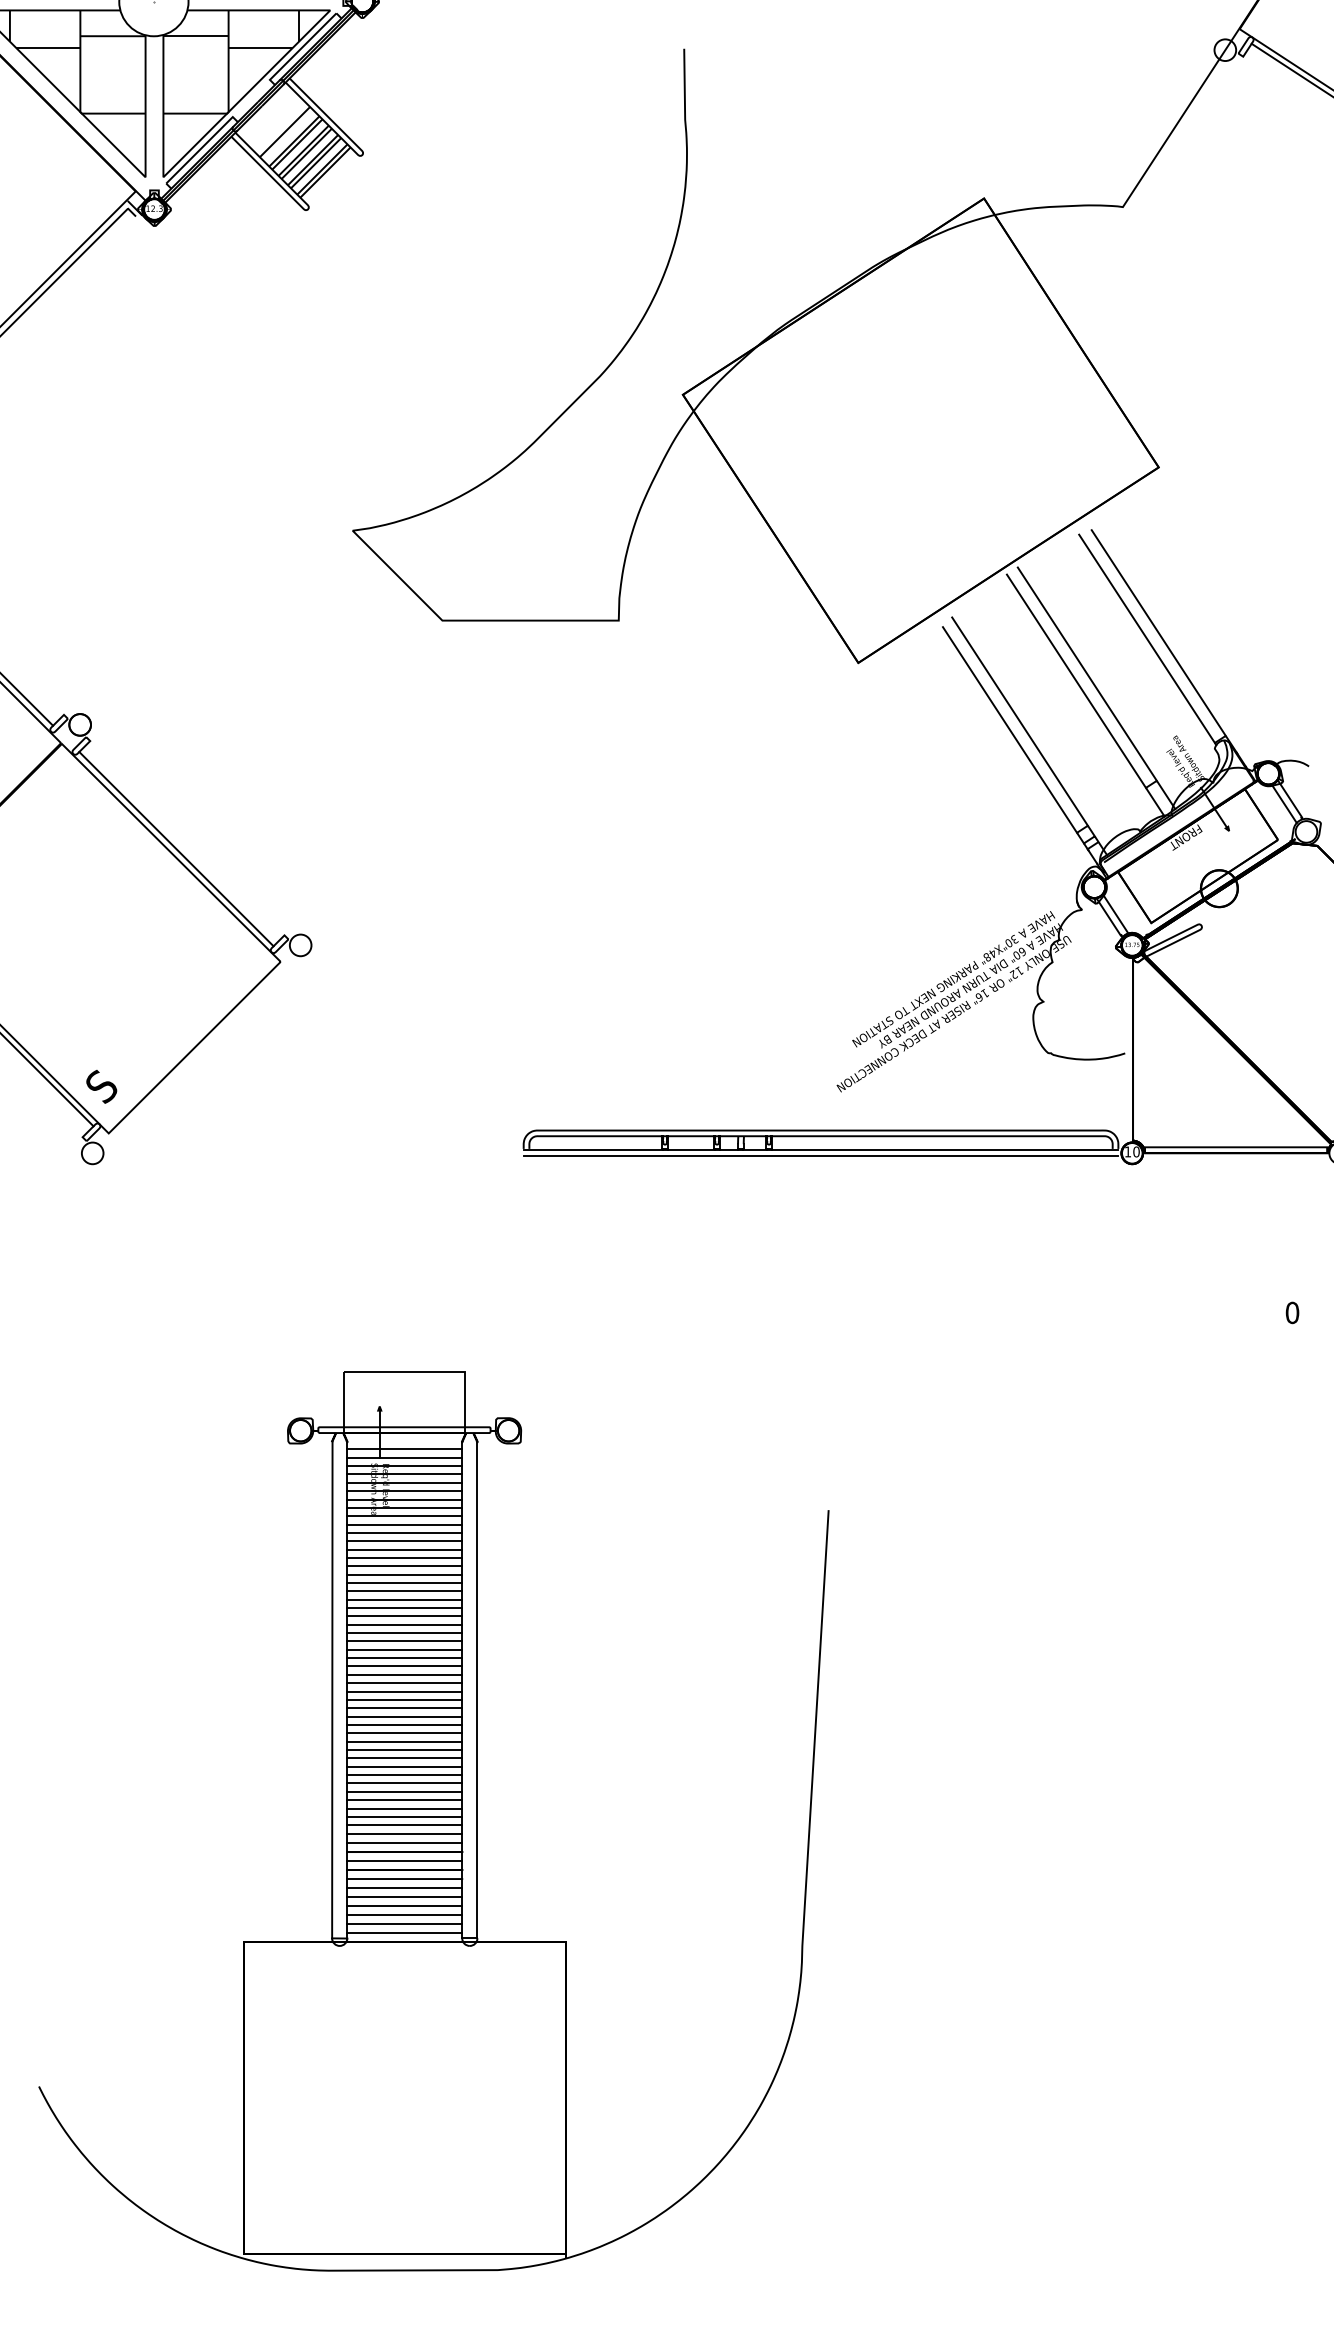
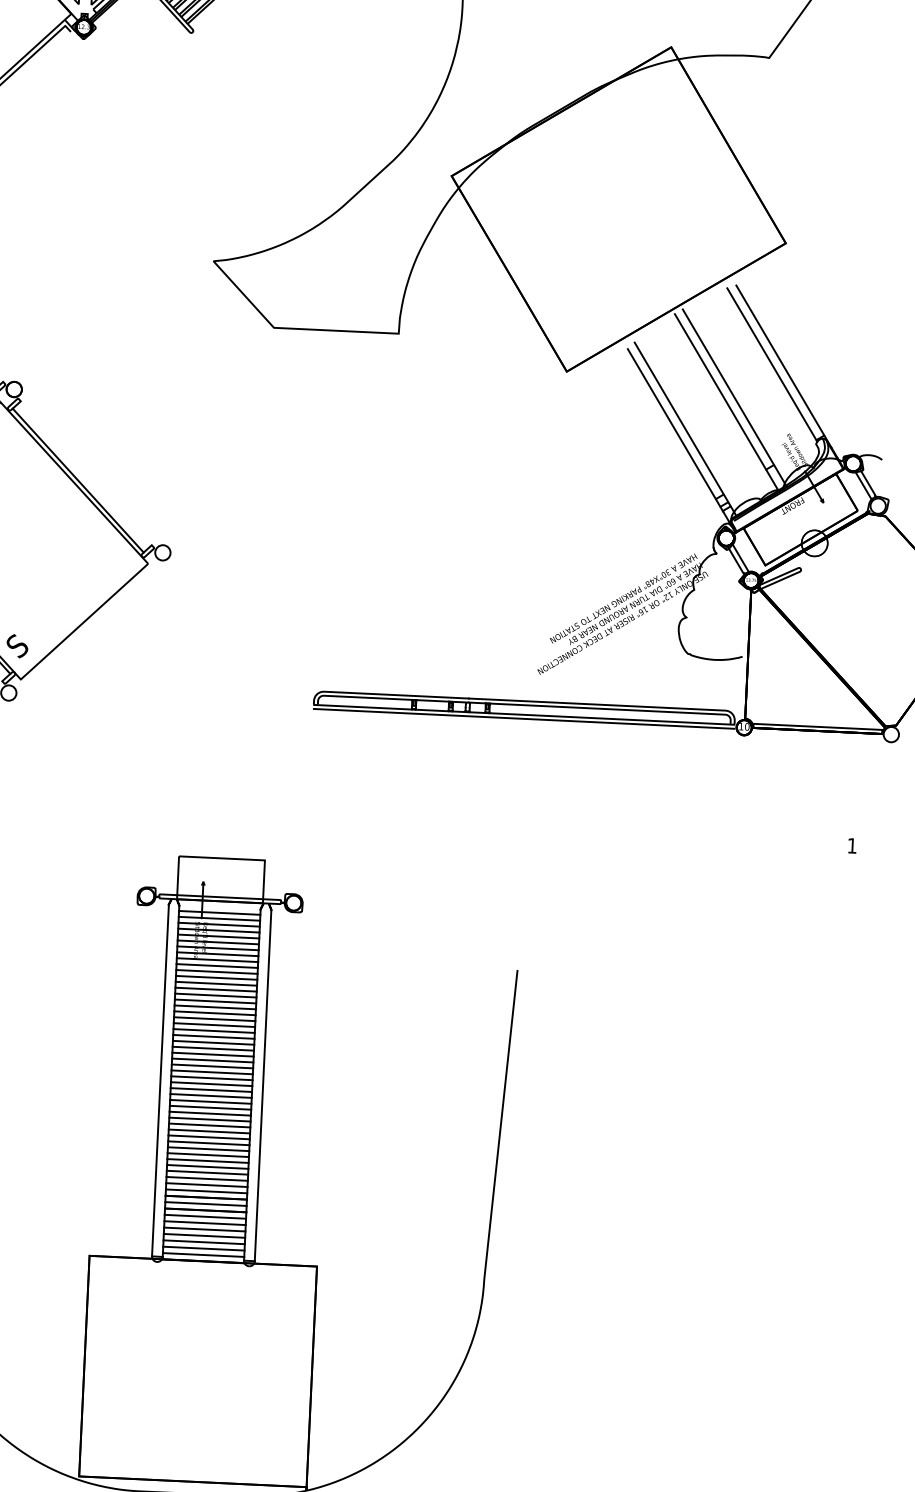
text: (1292, 1312) -> (852, 845), 0 -> 1

